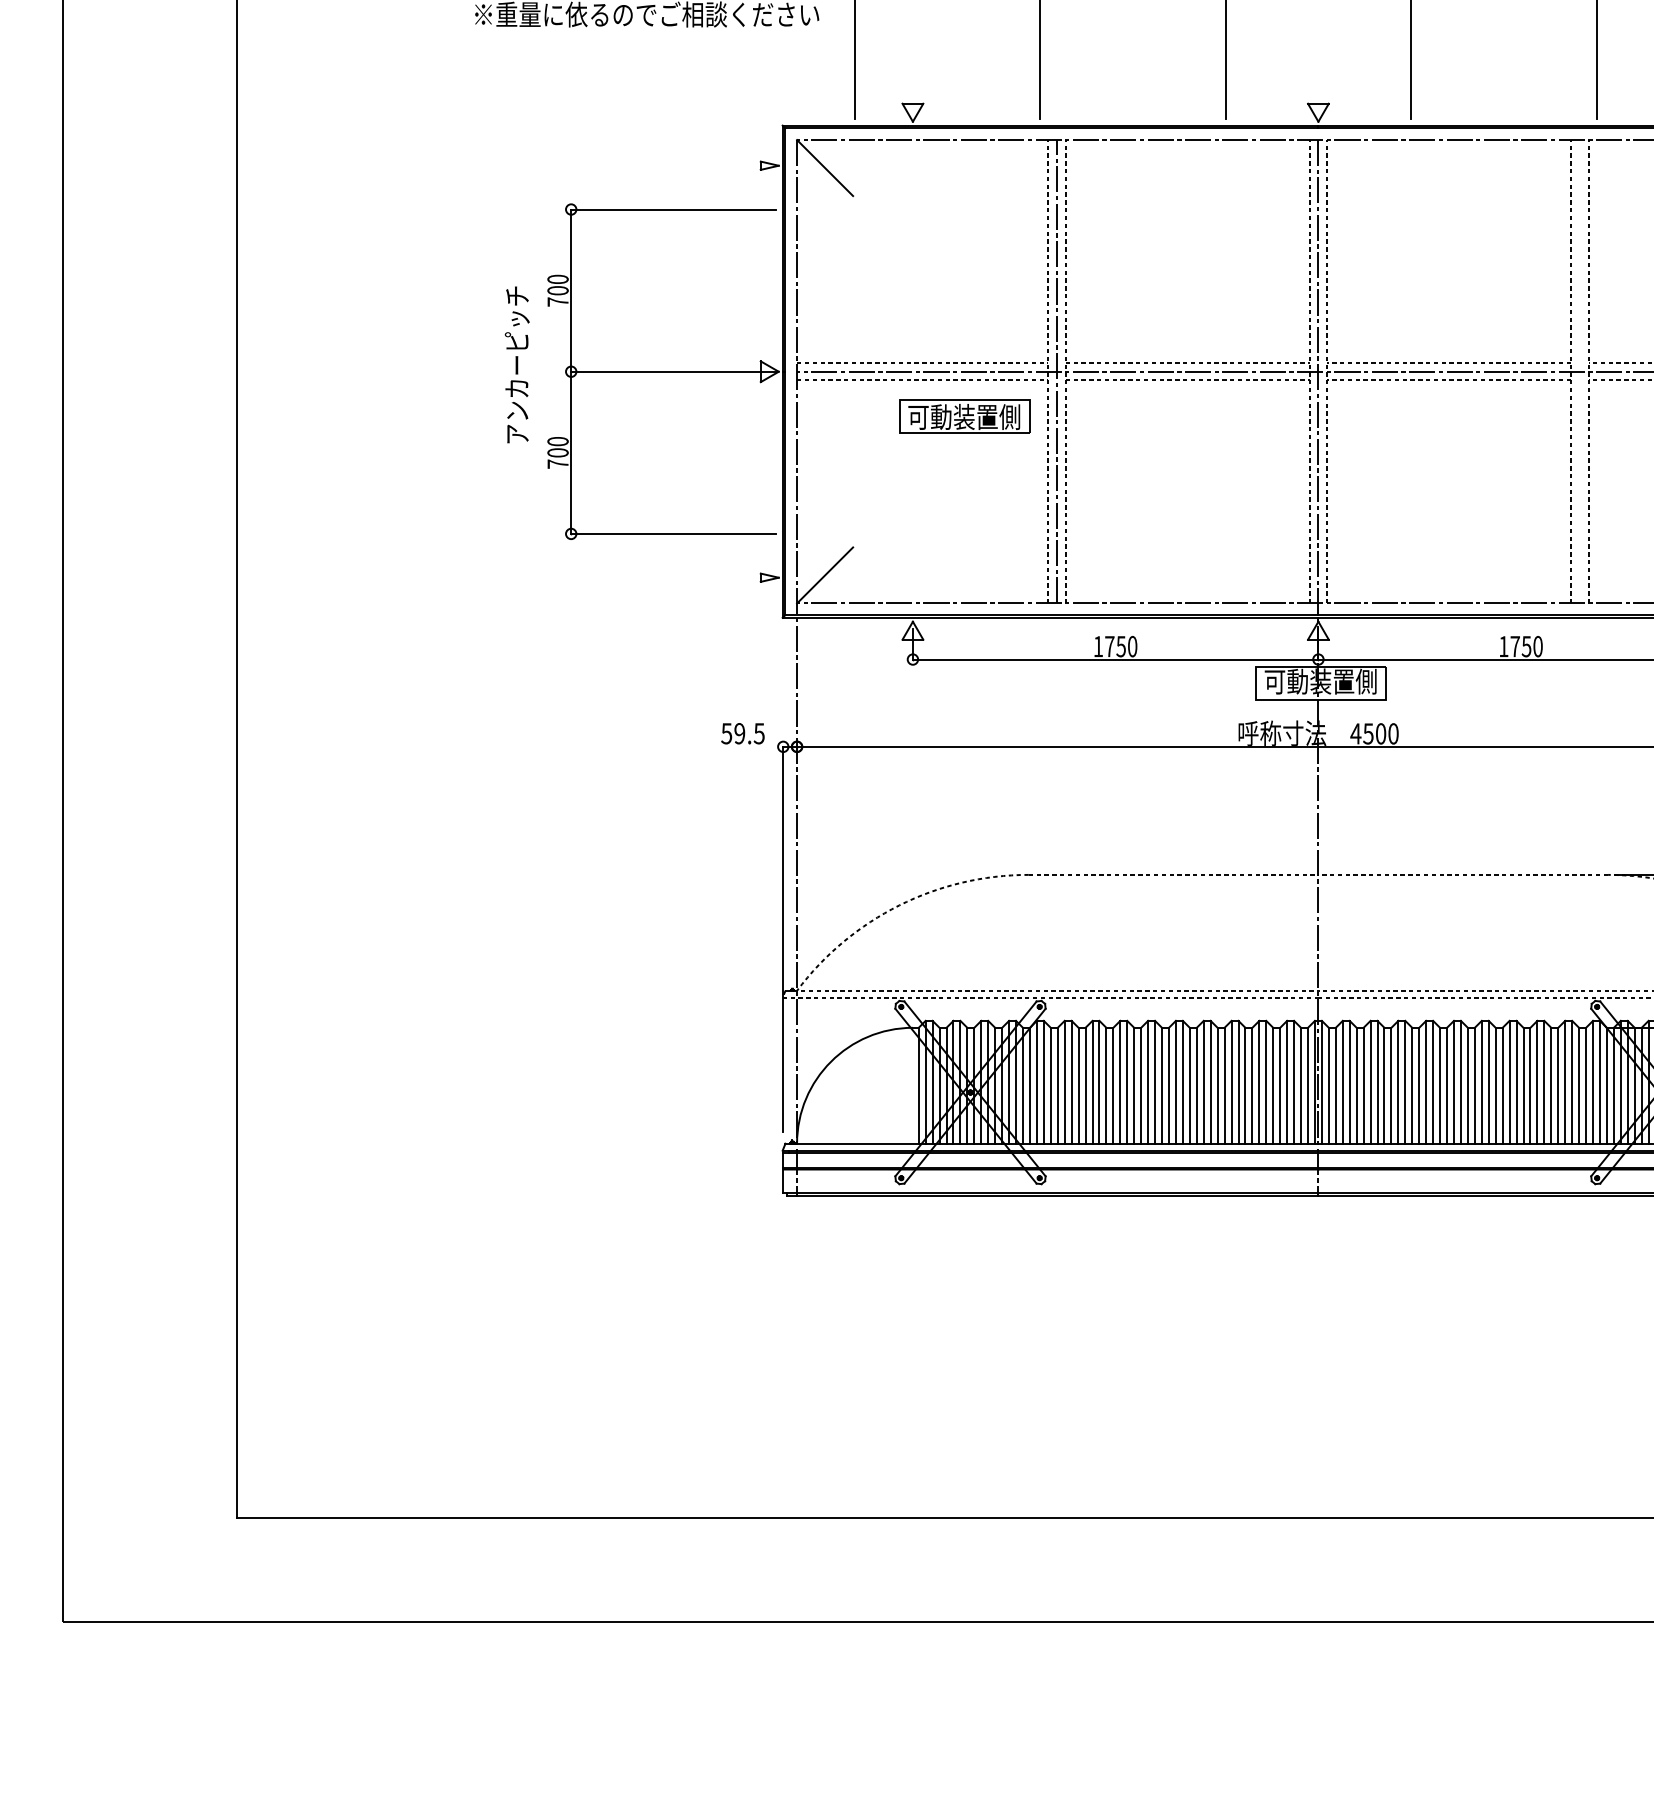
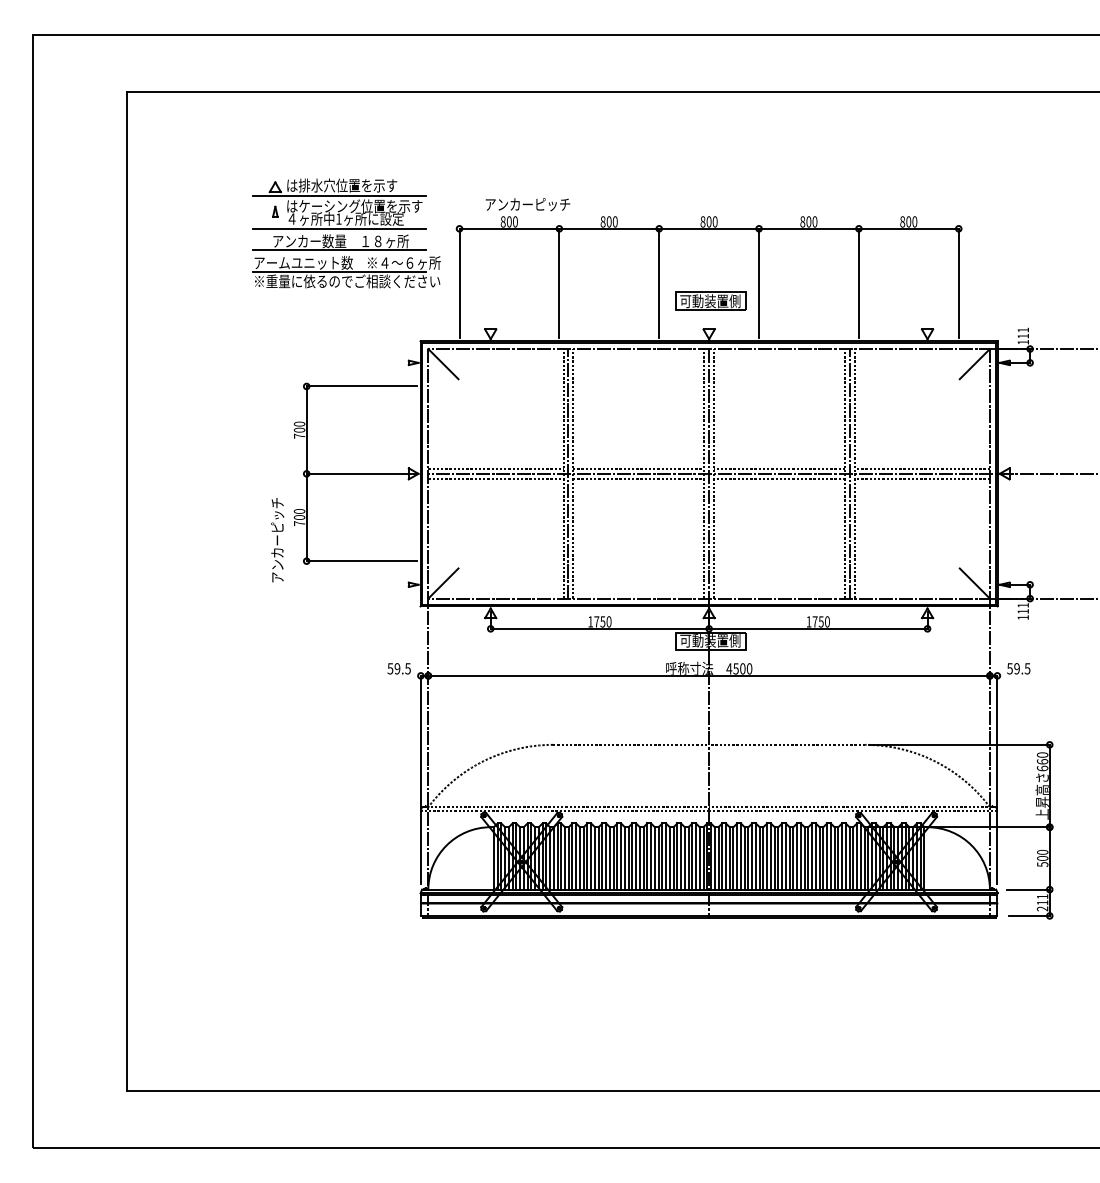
text: (517, 365) -> (277, 540), moved
line: (1579, 371) -> (849, 473), added
part: (964, 415) -> (710, 300), moved

